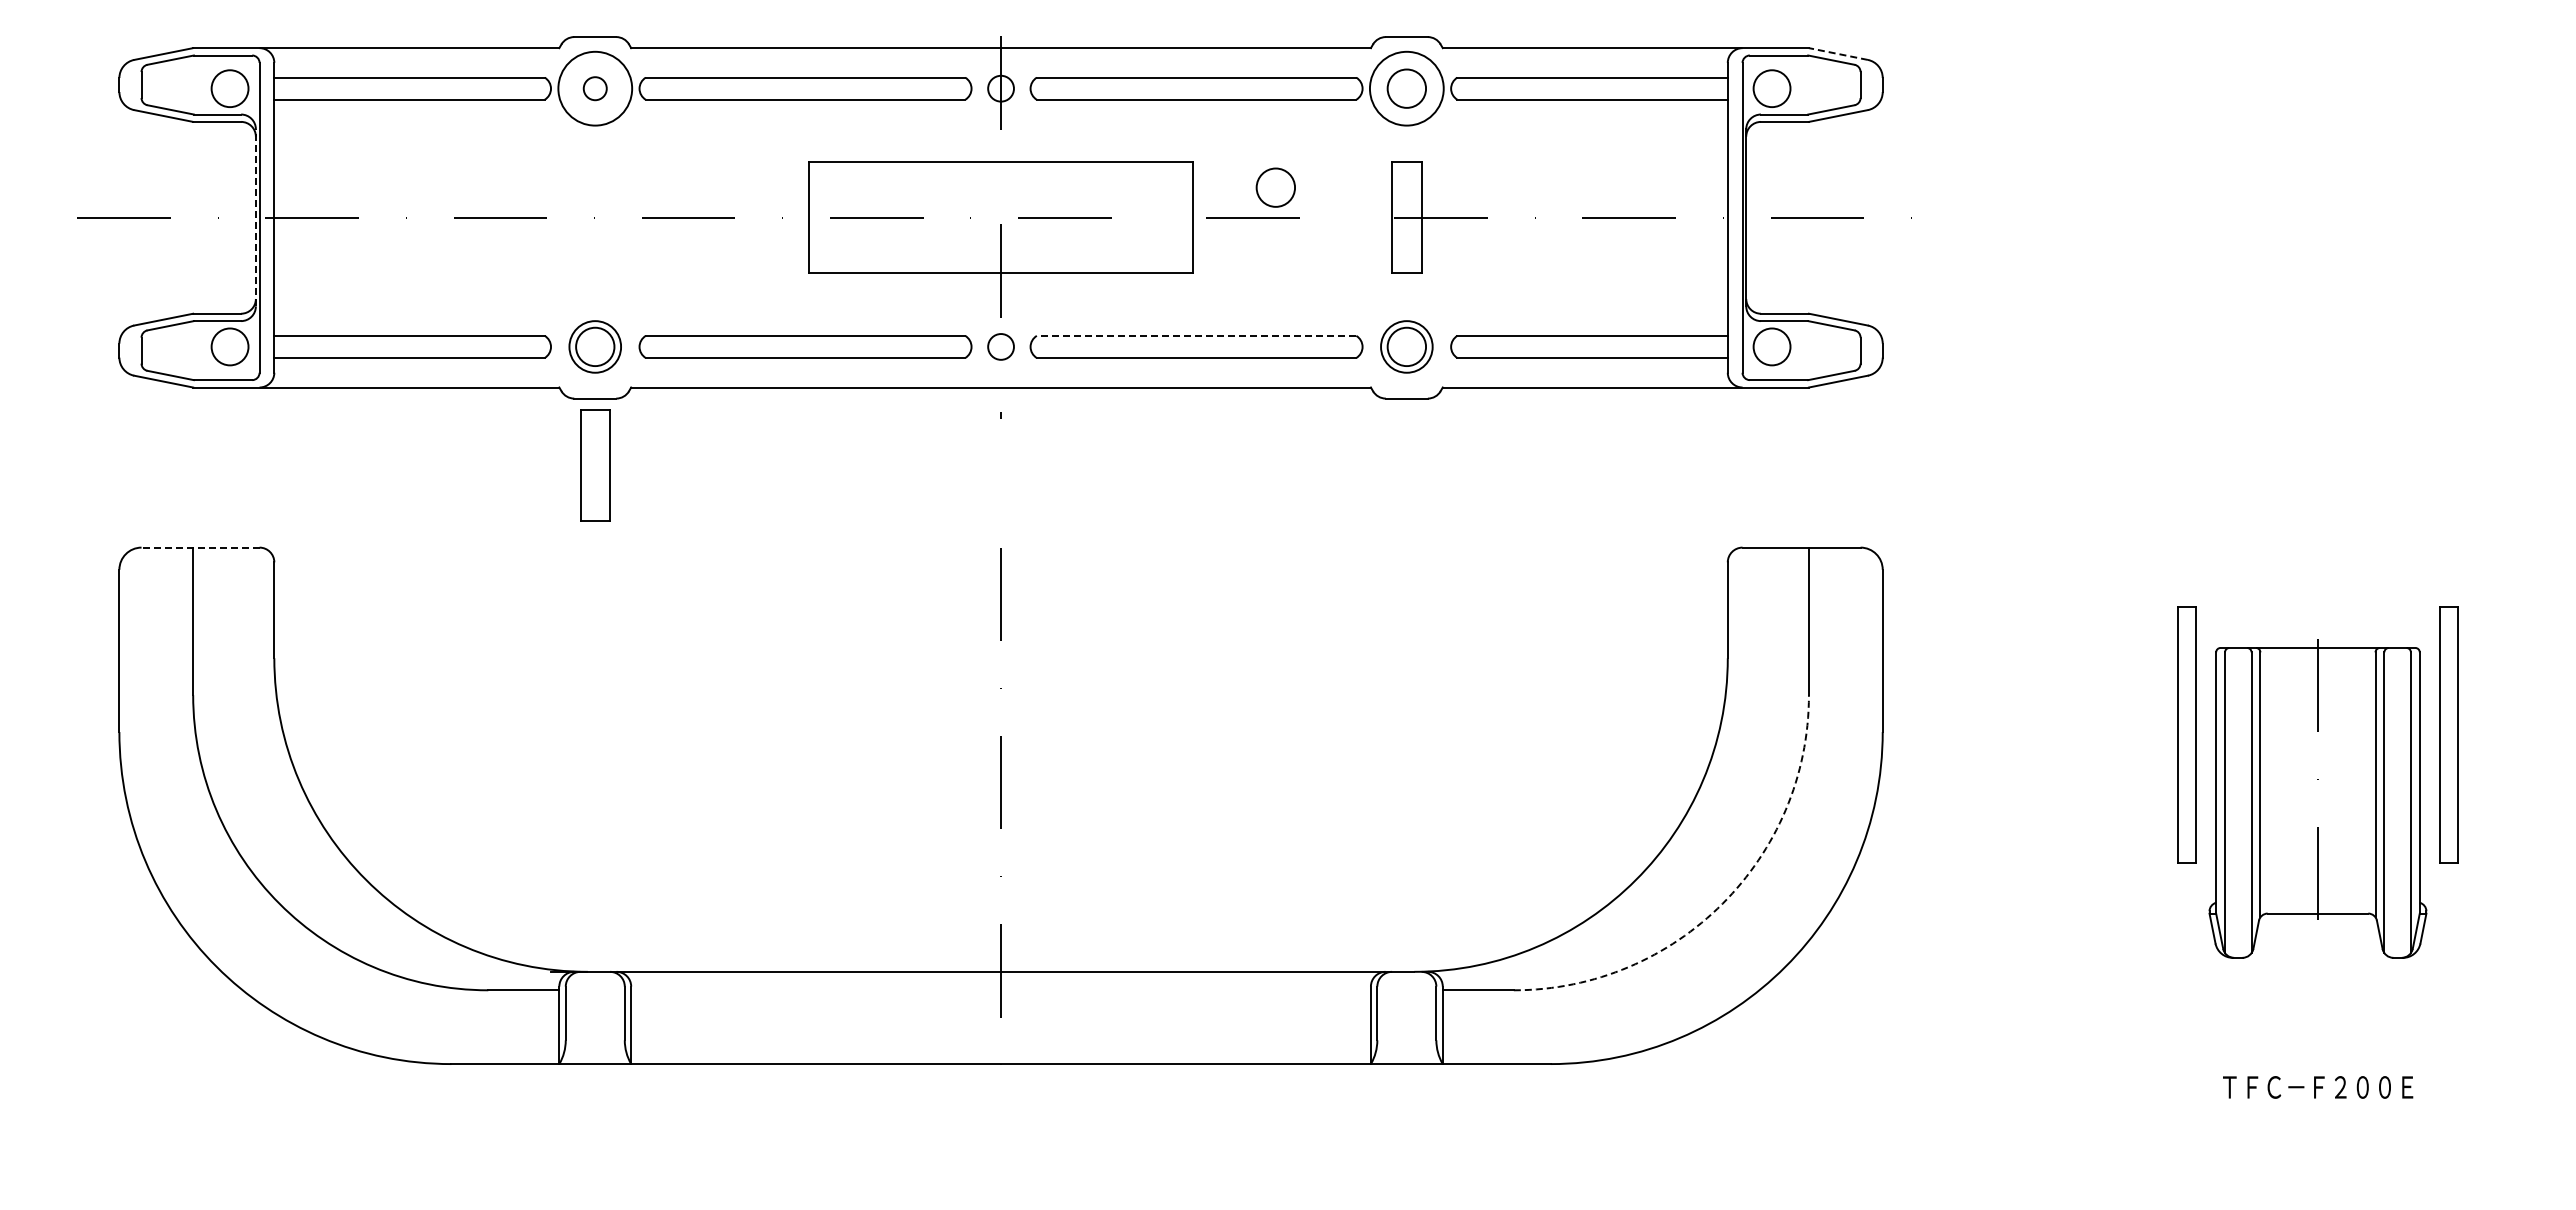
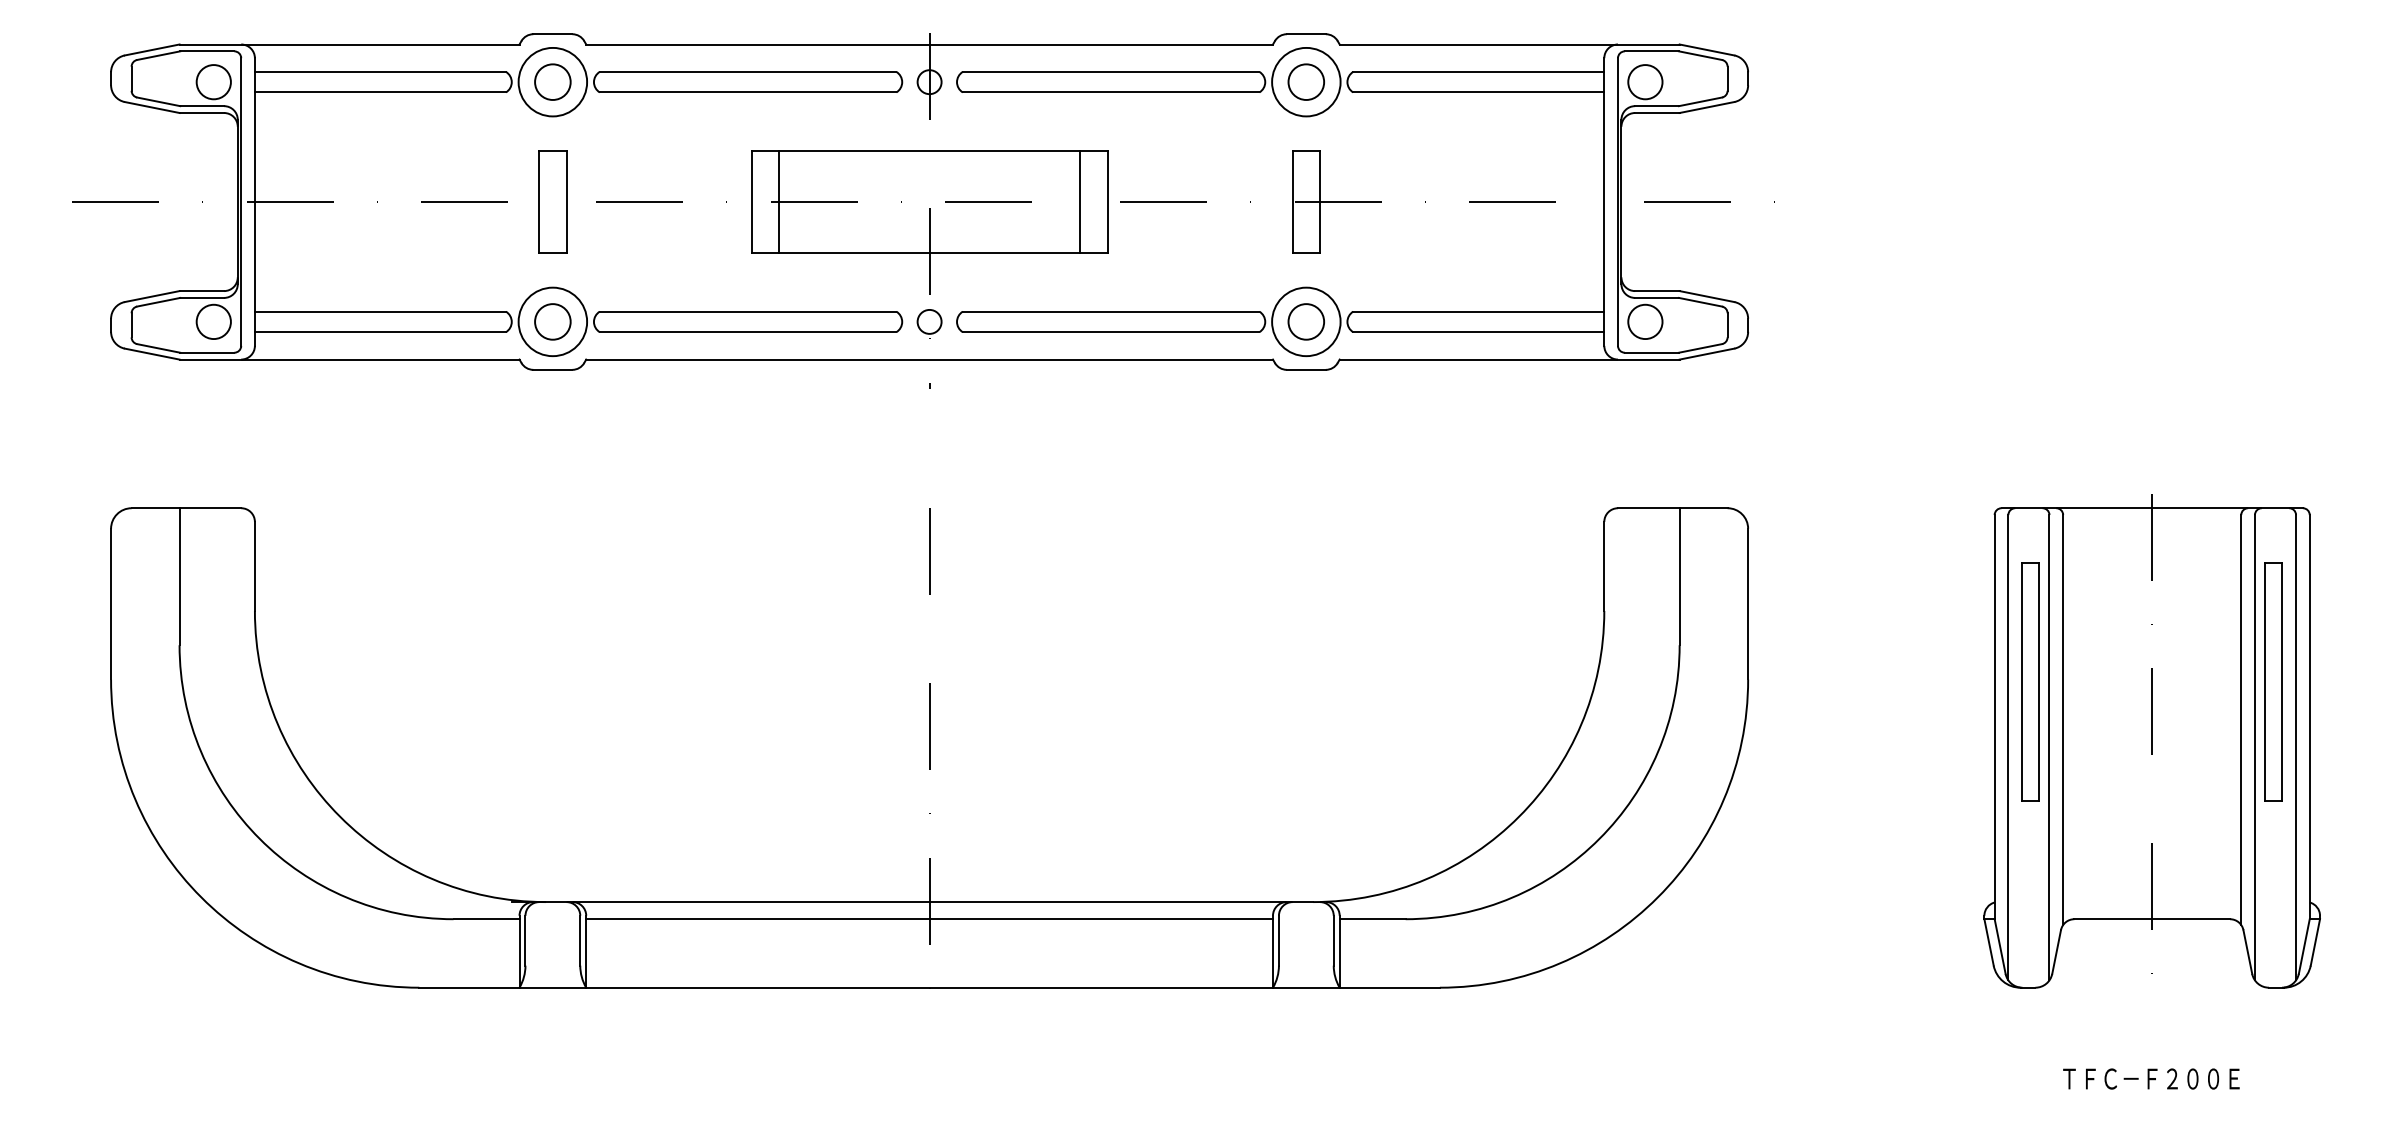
line: (1837, 53) -> (1706, 49), dashed -> solid
circle: (595, 88) -> (553, 81), size x1.67
circle: (1275, 187) -> (1184, 173), removed
line: (255, 217) -> (237, 201), dashed -> solid
line: (838, 217) -> (778, 201), added
line: (1163, 217) -> (1080, 201), added
line: (1196, 335) -> (1111, 311), dashed -> solid
circle: (595, 346) -> (553, 321), size x1.43
circle: (1406, 346) -> (1306, 321), size x1.43
part: (595, 465) -> (553, 201), moved
line: (200, 547) -> (186, 508), dashed -> solid
part: (2317, 798) -> (2151, 741), size x1.67
arc: (1722, 903) -> (1599, 838), dashed -> solid
line: (1000, 990) -> (929, 919), added
text: (2318, 1087) -> (2151, 1079), moved

